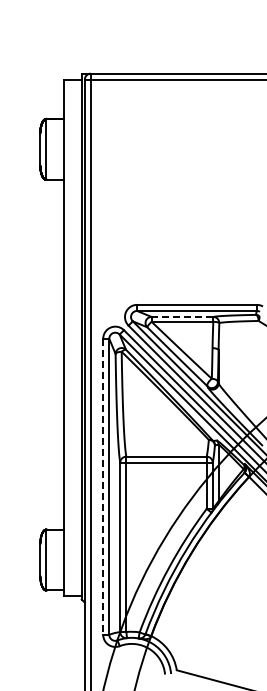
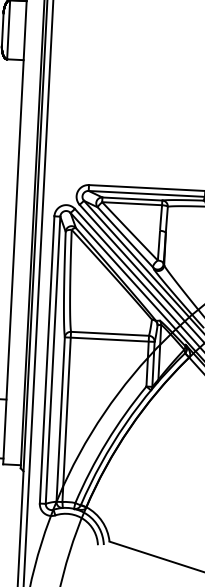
line: (182, 316) -> (132, 198), dashed -> solid
line: (103, 486) -> (47, 359), dashed -> solid

